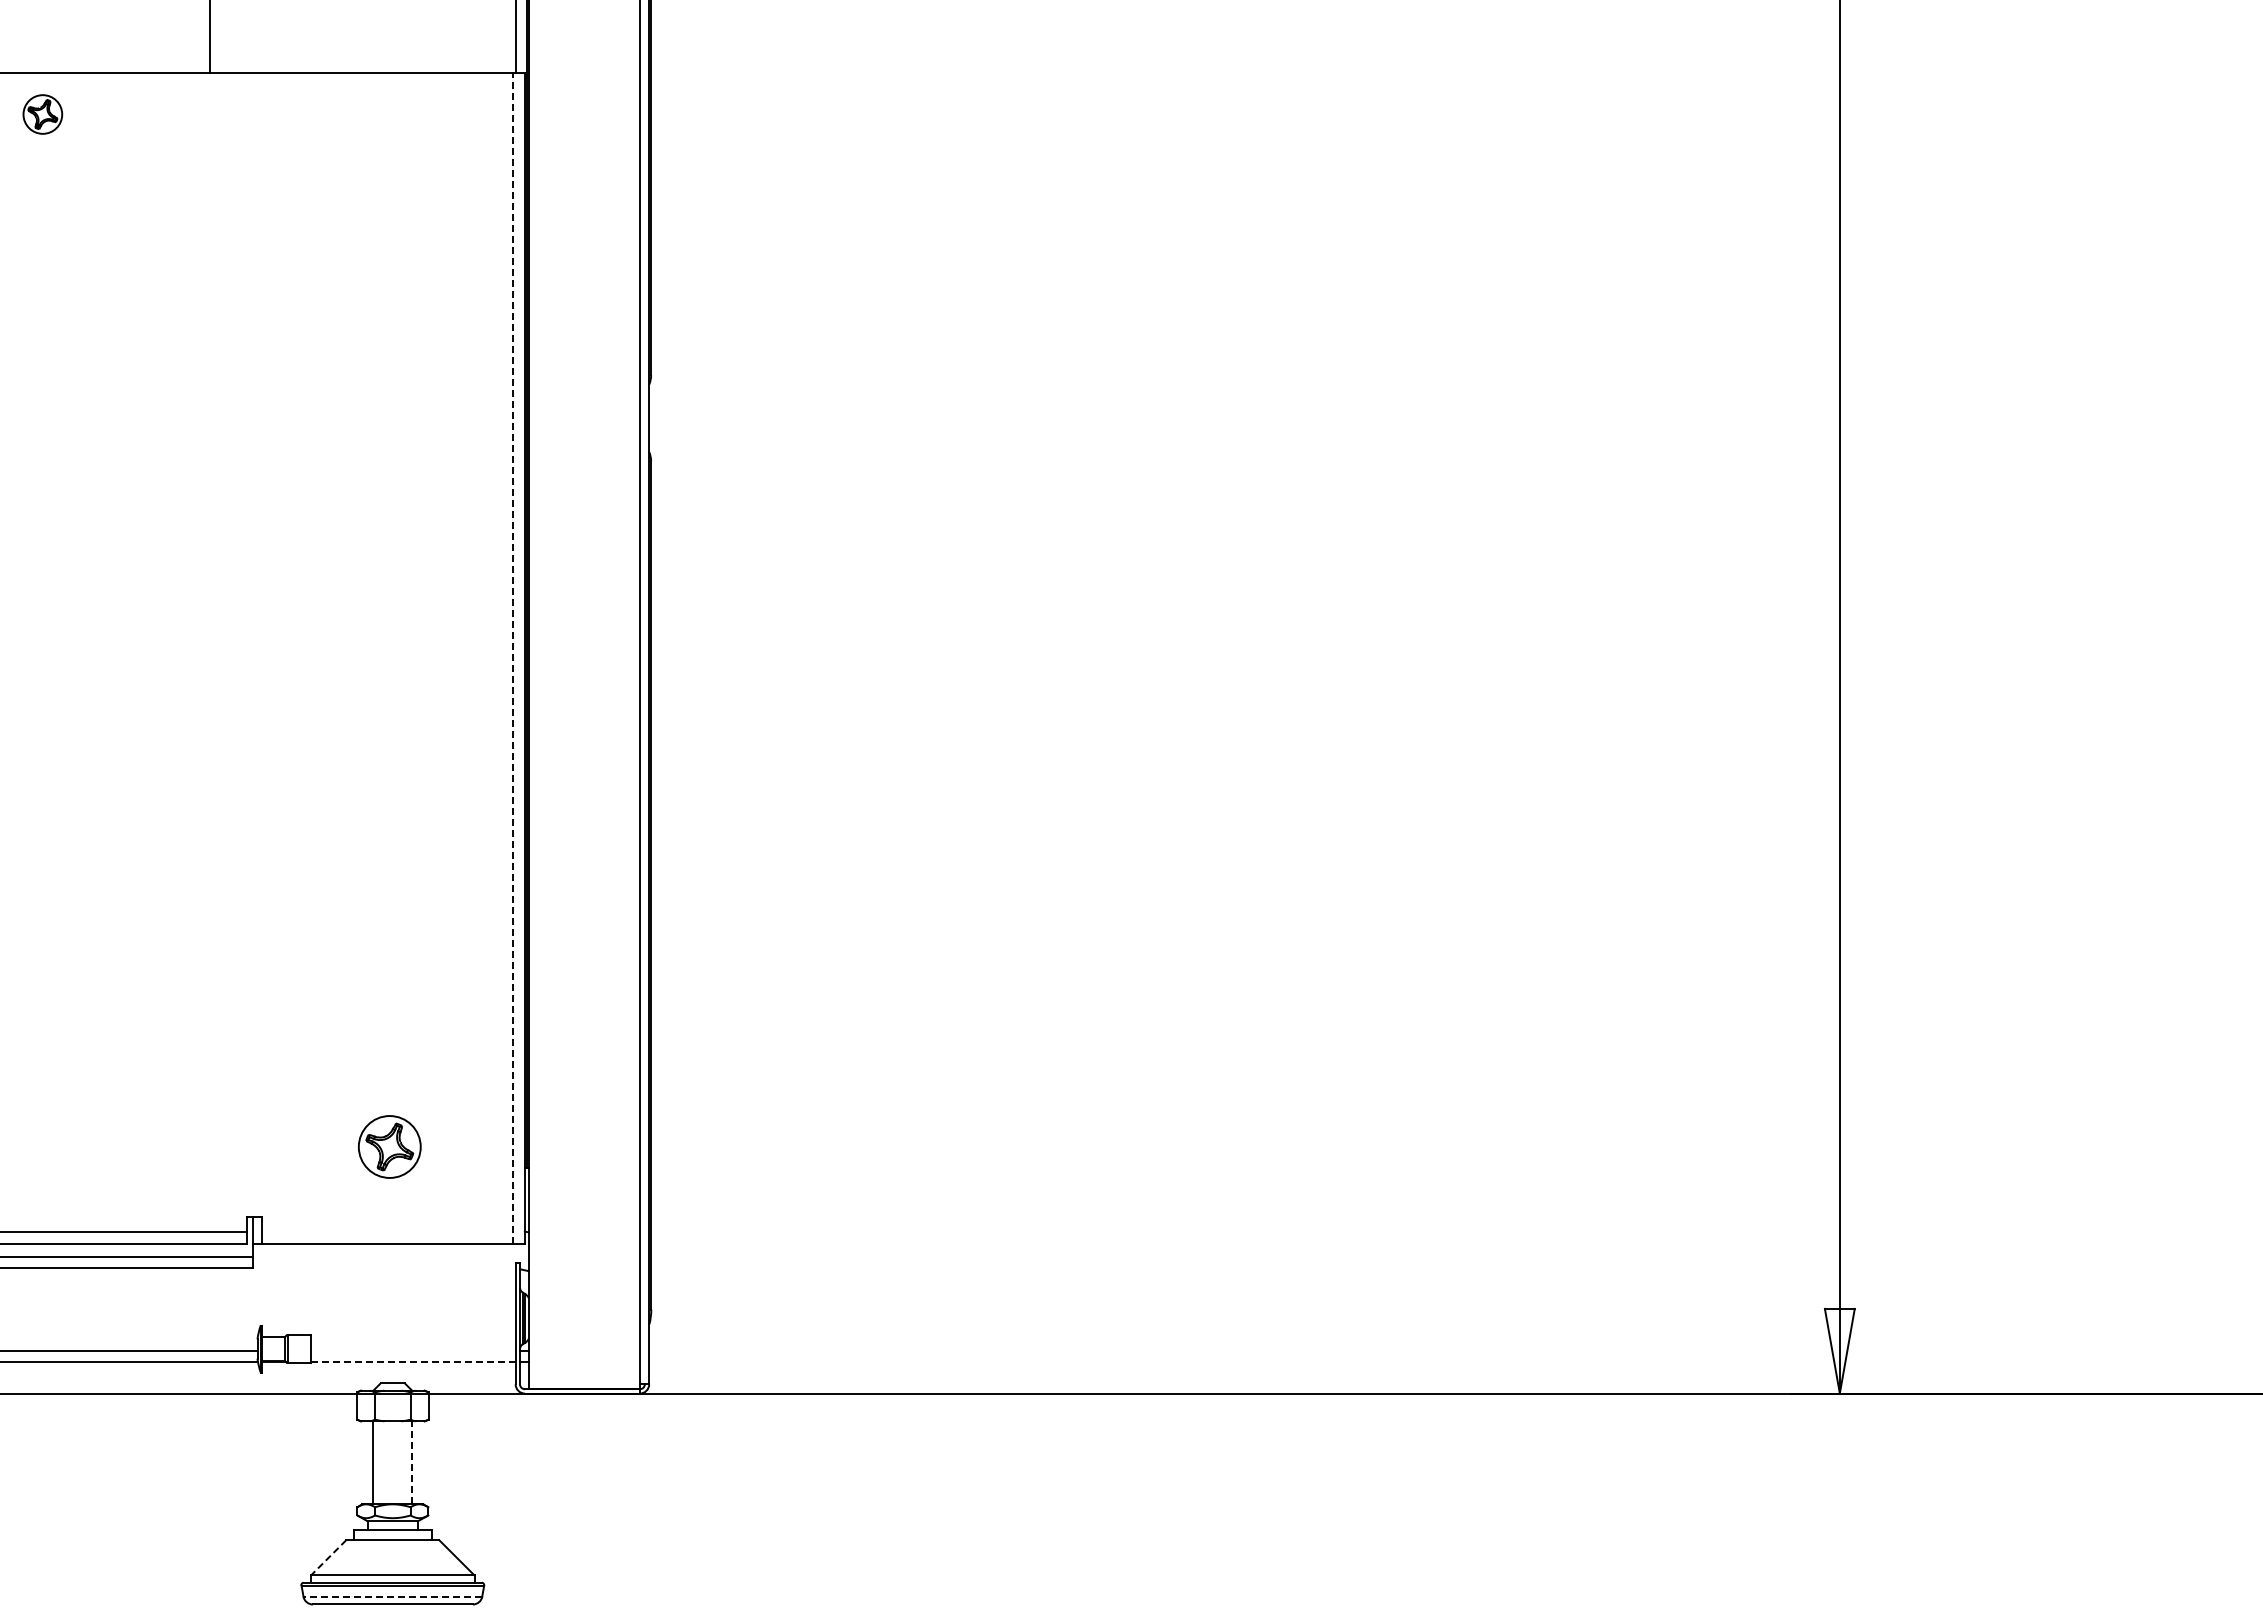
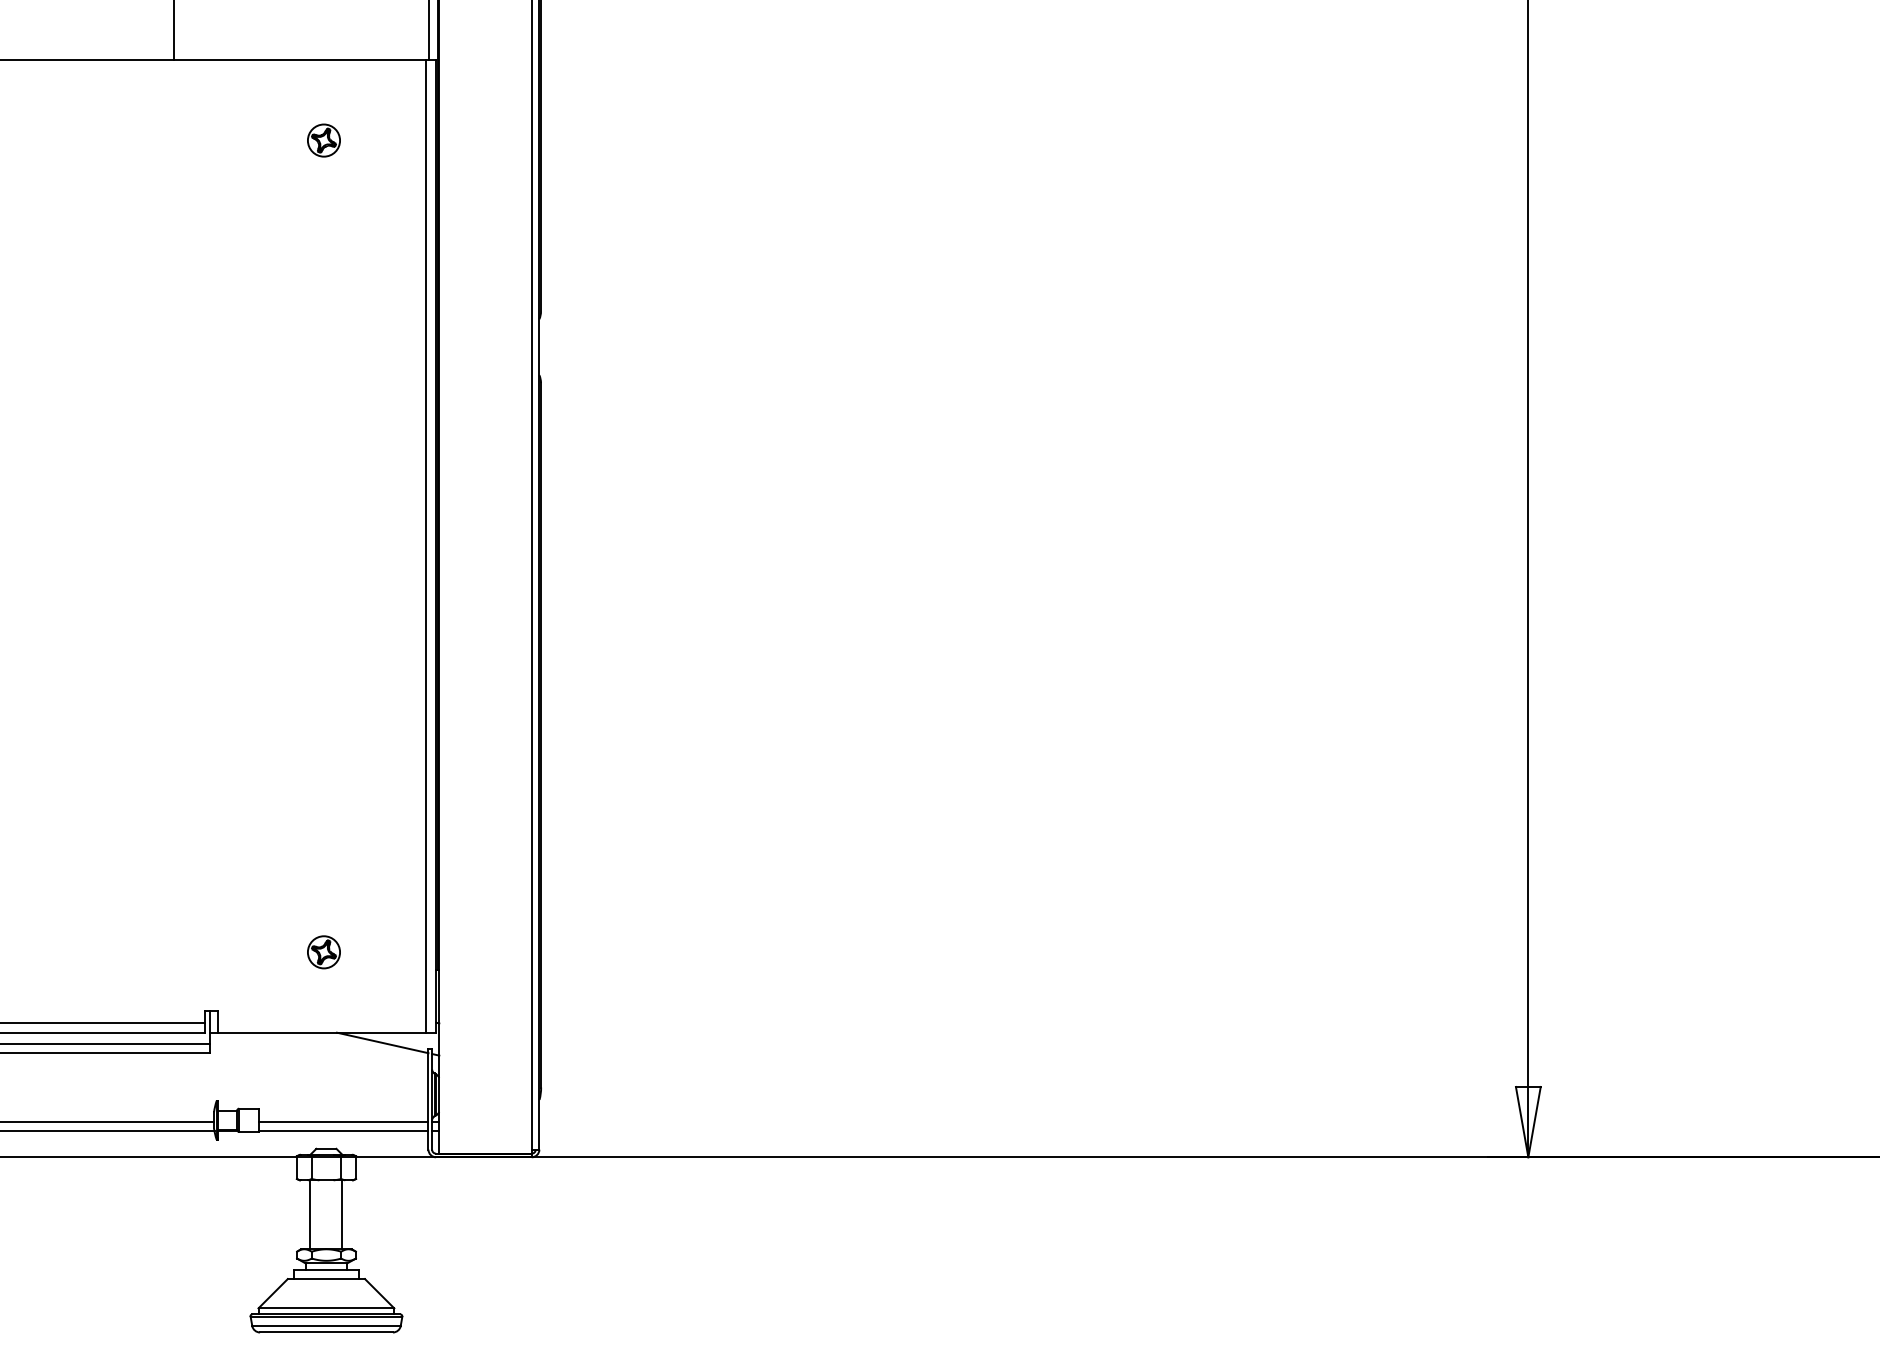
part: (42, 114) -> (323, 140), moved
line: (513, 657) -> (426, 545), dashed -> solid
part: (389, 1146) -> (323, 952), size x0.62
line: (460, 1255) -> (382, 1042), added
line: (413, 1351) -> (343, 1122), added
line: (413, 1361) -> (343, 1130), dashed -> solid
line: (412, 1462) -> (342, 1214), dashed -> solid
line: (328, 1557) -> (273, 1293), dashed -> solid
line: (392, 1596) -> (326, 1325), dashed -> solid

